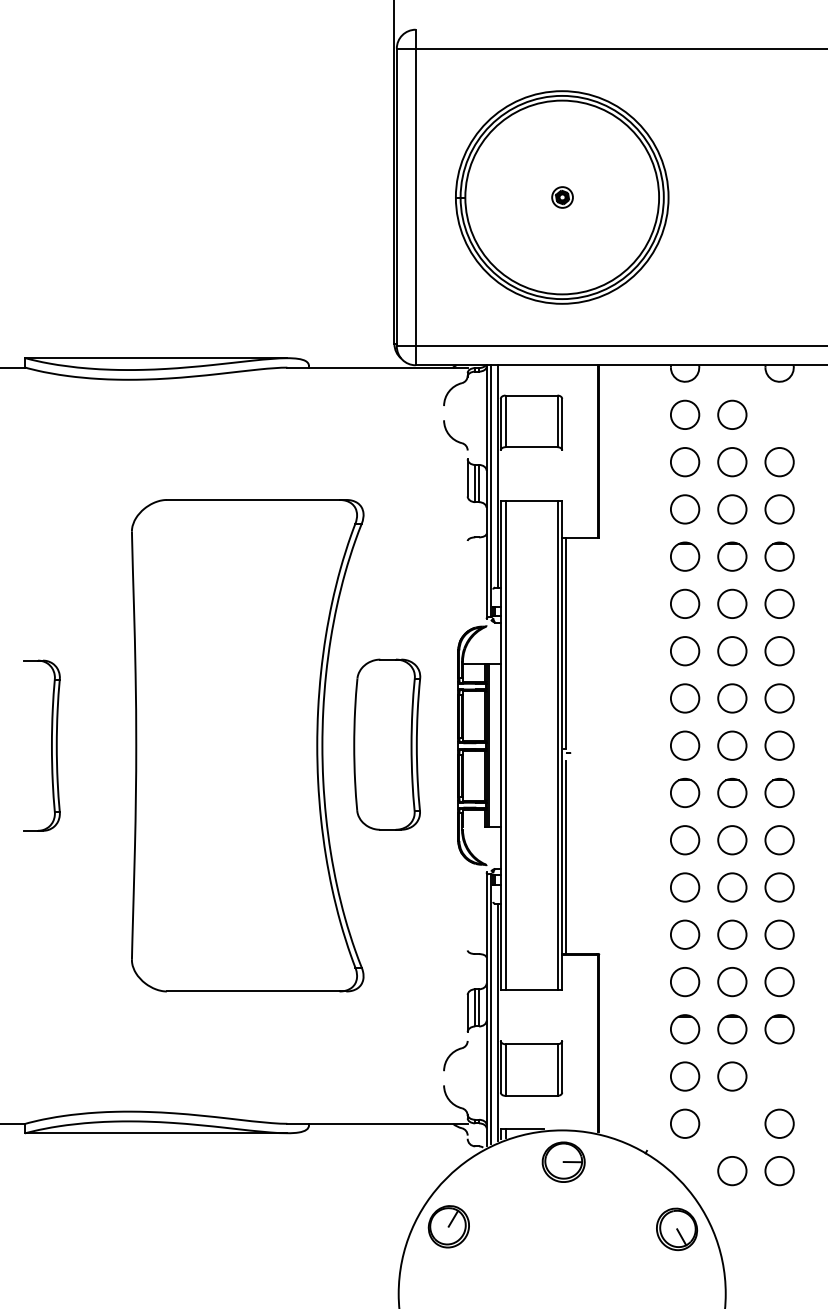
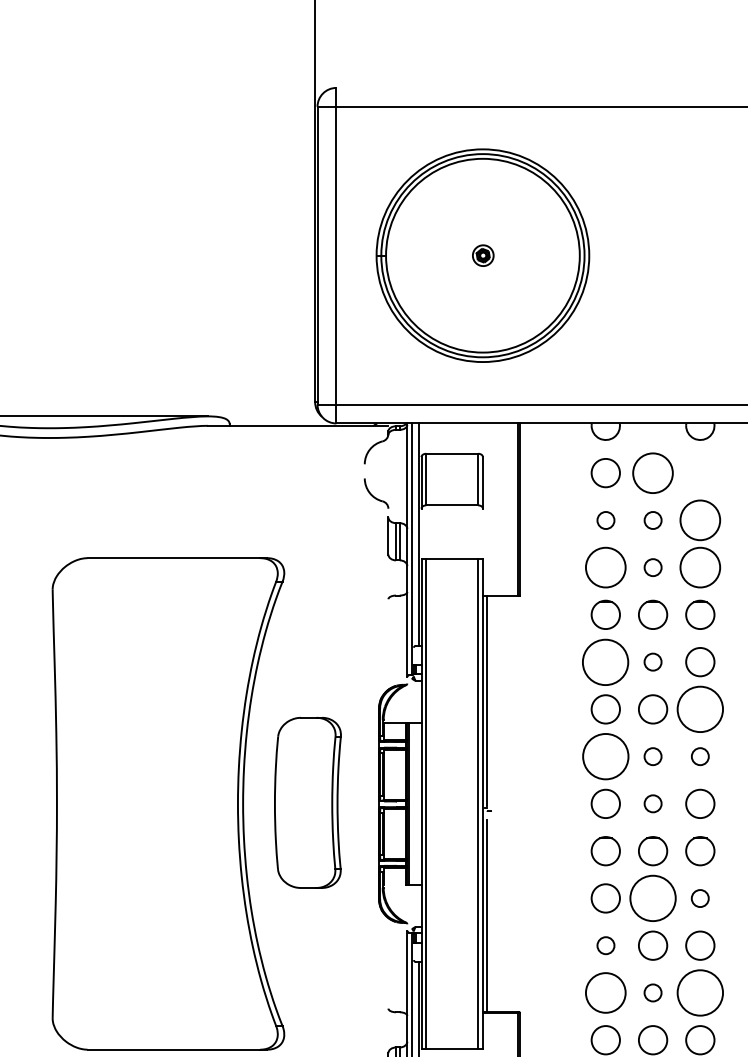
circle: (732, 414) -> (653, 472), size x1.4
circle: (779, 461) -> (700, 519), size x1.4
circle: (685, 462) -> (606, 520), size x0.6
circle: (732, 462) -> (653, 520), size x0.6
circle: (684, 509) -> (605, 567), size x1.4
circle: (732, 509) -> (653, 567), size x0.6
circle: (779, 509) -> (700, 567), size x1.4
circle: (685, 603) -> (606, 661), size x1.6
circle: (732, 603) -> (653, 661), size x0.6
circle: (779, 651) -> (700, 709), size x1.6
circle: (684, 698) -> (605, 756), size x1.6
circle: (732, 698) -> (653, 756), size x0.6
circle: (779, 698) -> (700, 756), size x0.6
circle: (732, 745) -> (653, 803), size x0.6
circle: (732, 840) -> (653, 898), size x1.6
circle: (779, 840) -> (700, 898), size x0.6
circle: (685, 887) -> (606, 945), size x0.6
circle: (684, 934) -> (605, 992), size x1.4
circle: (732, 934) -> (653, 992), size x0.6
circle: (779, 934) -> (700, 992), size x1.6

